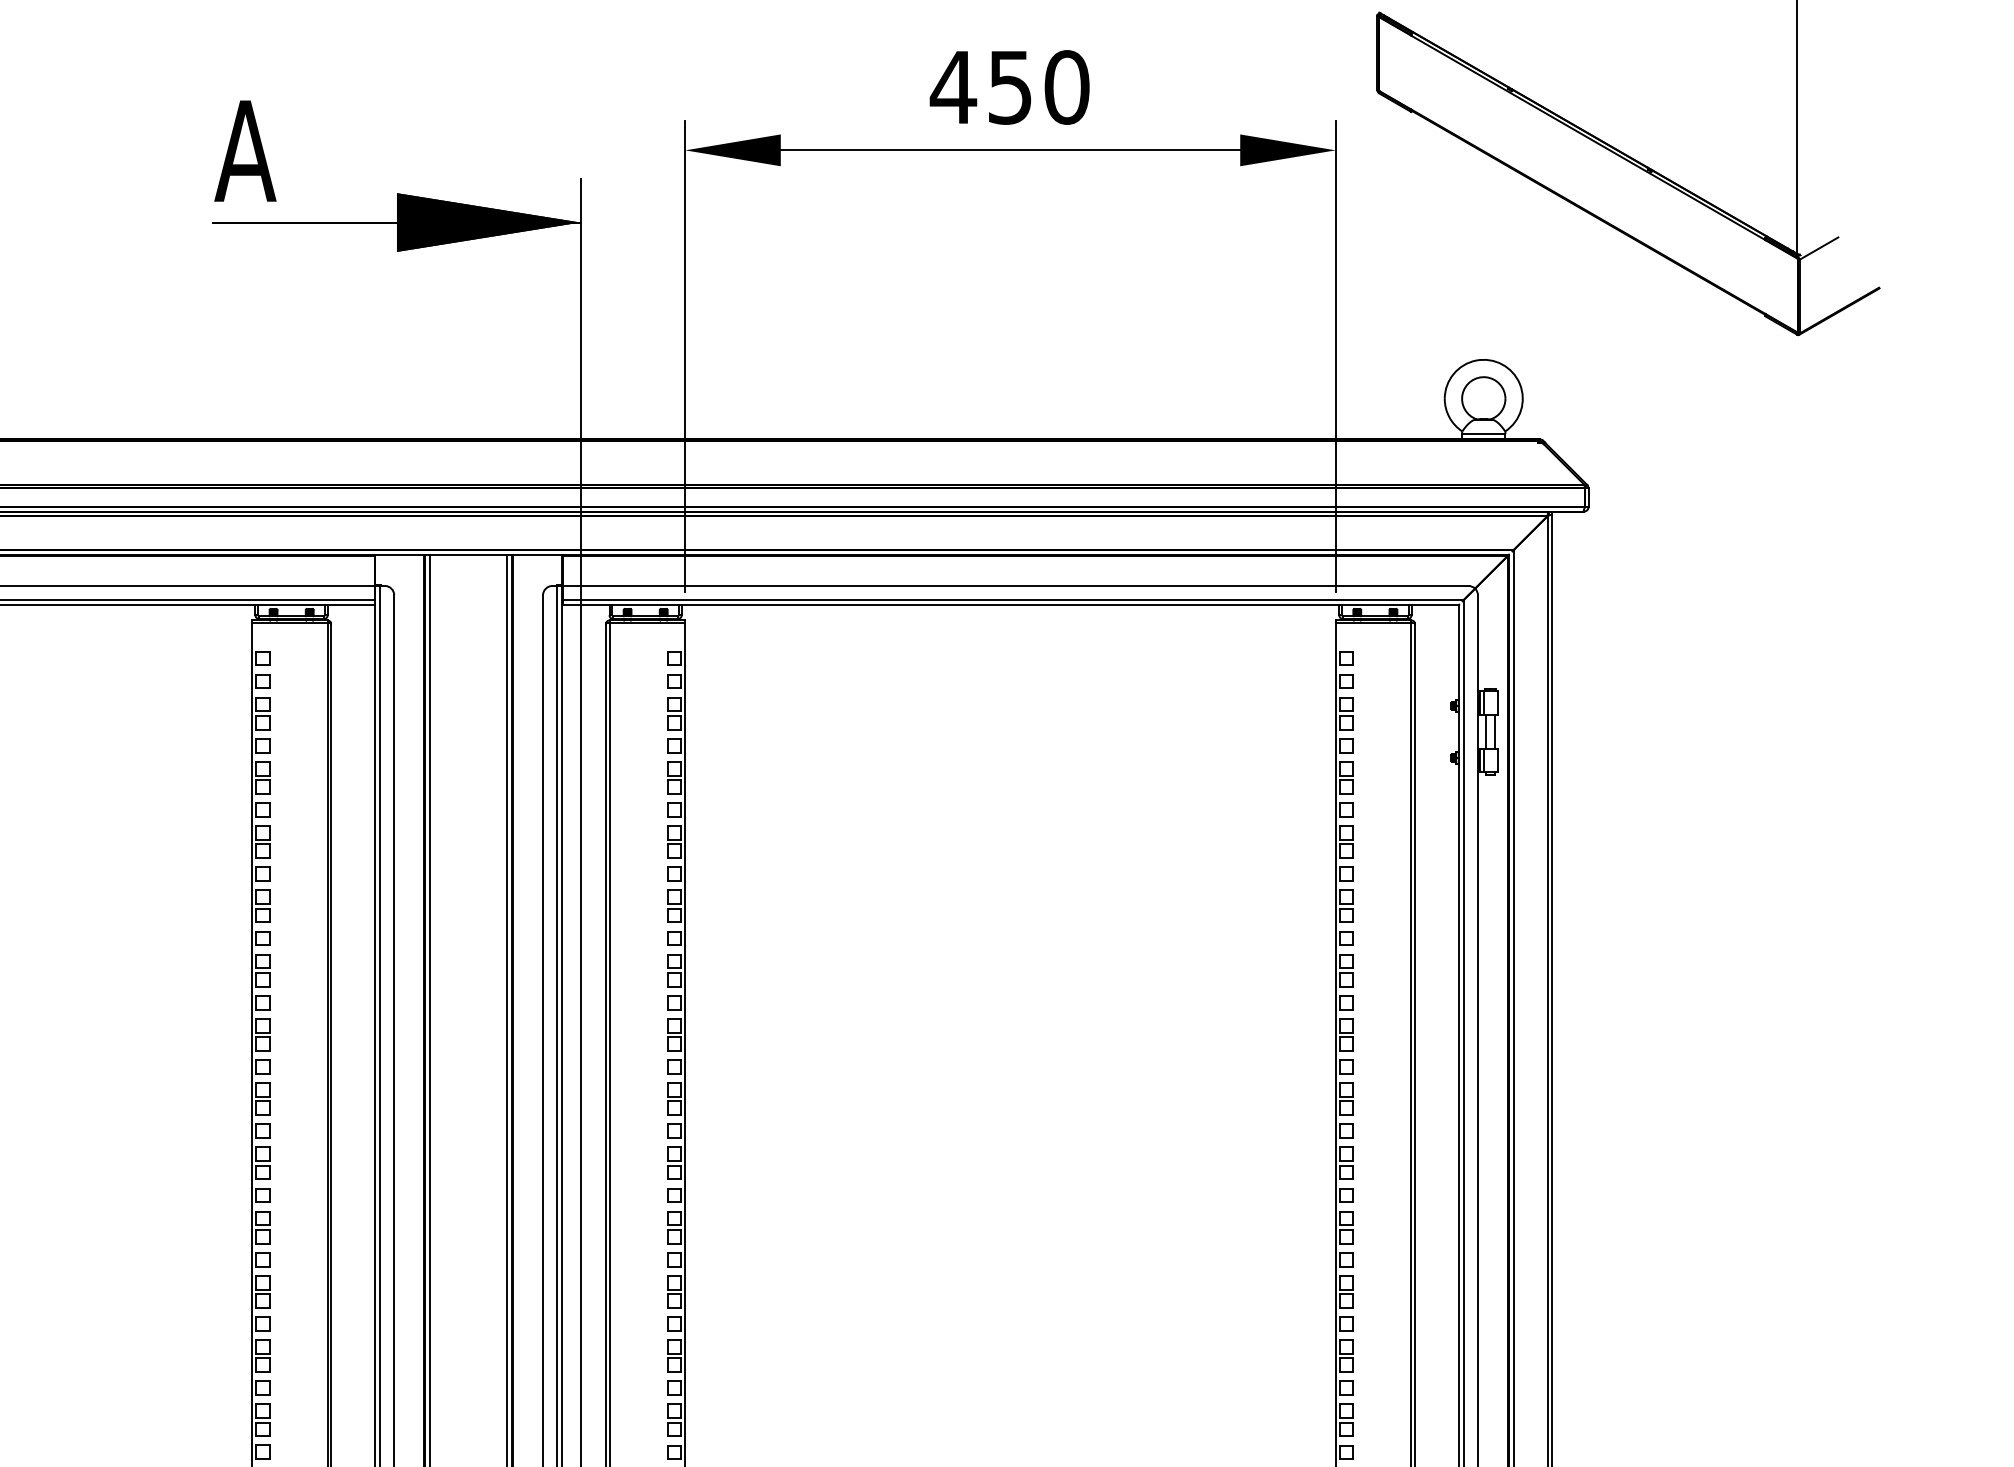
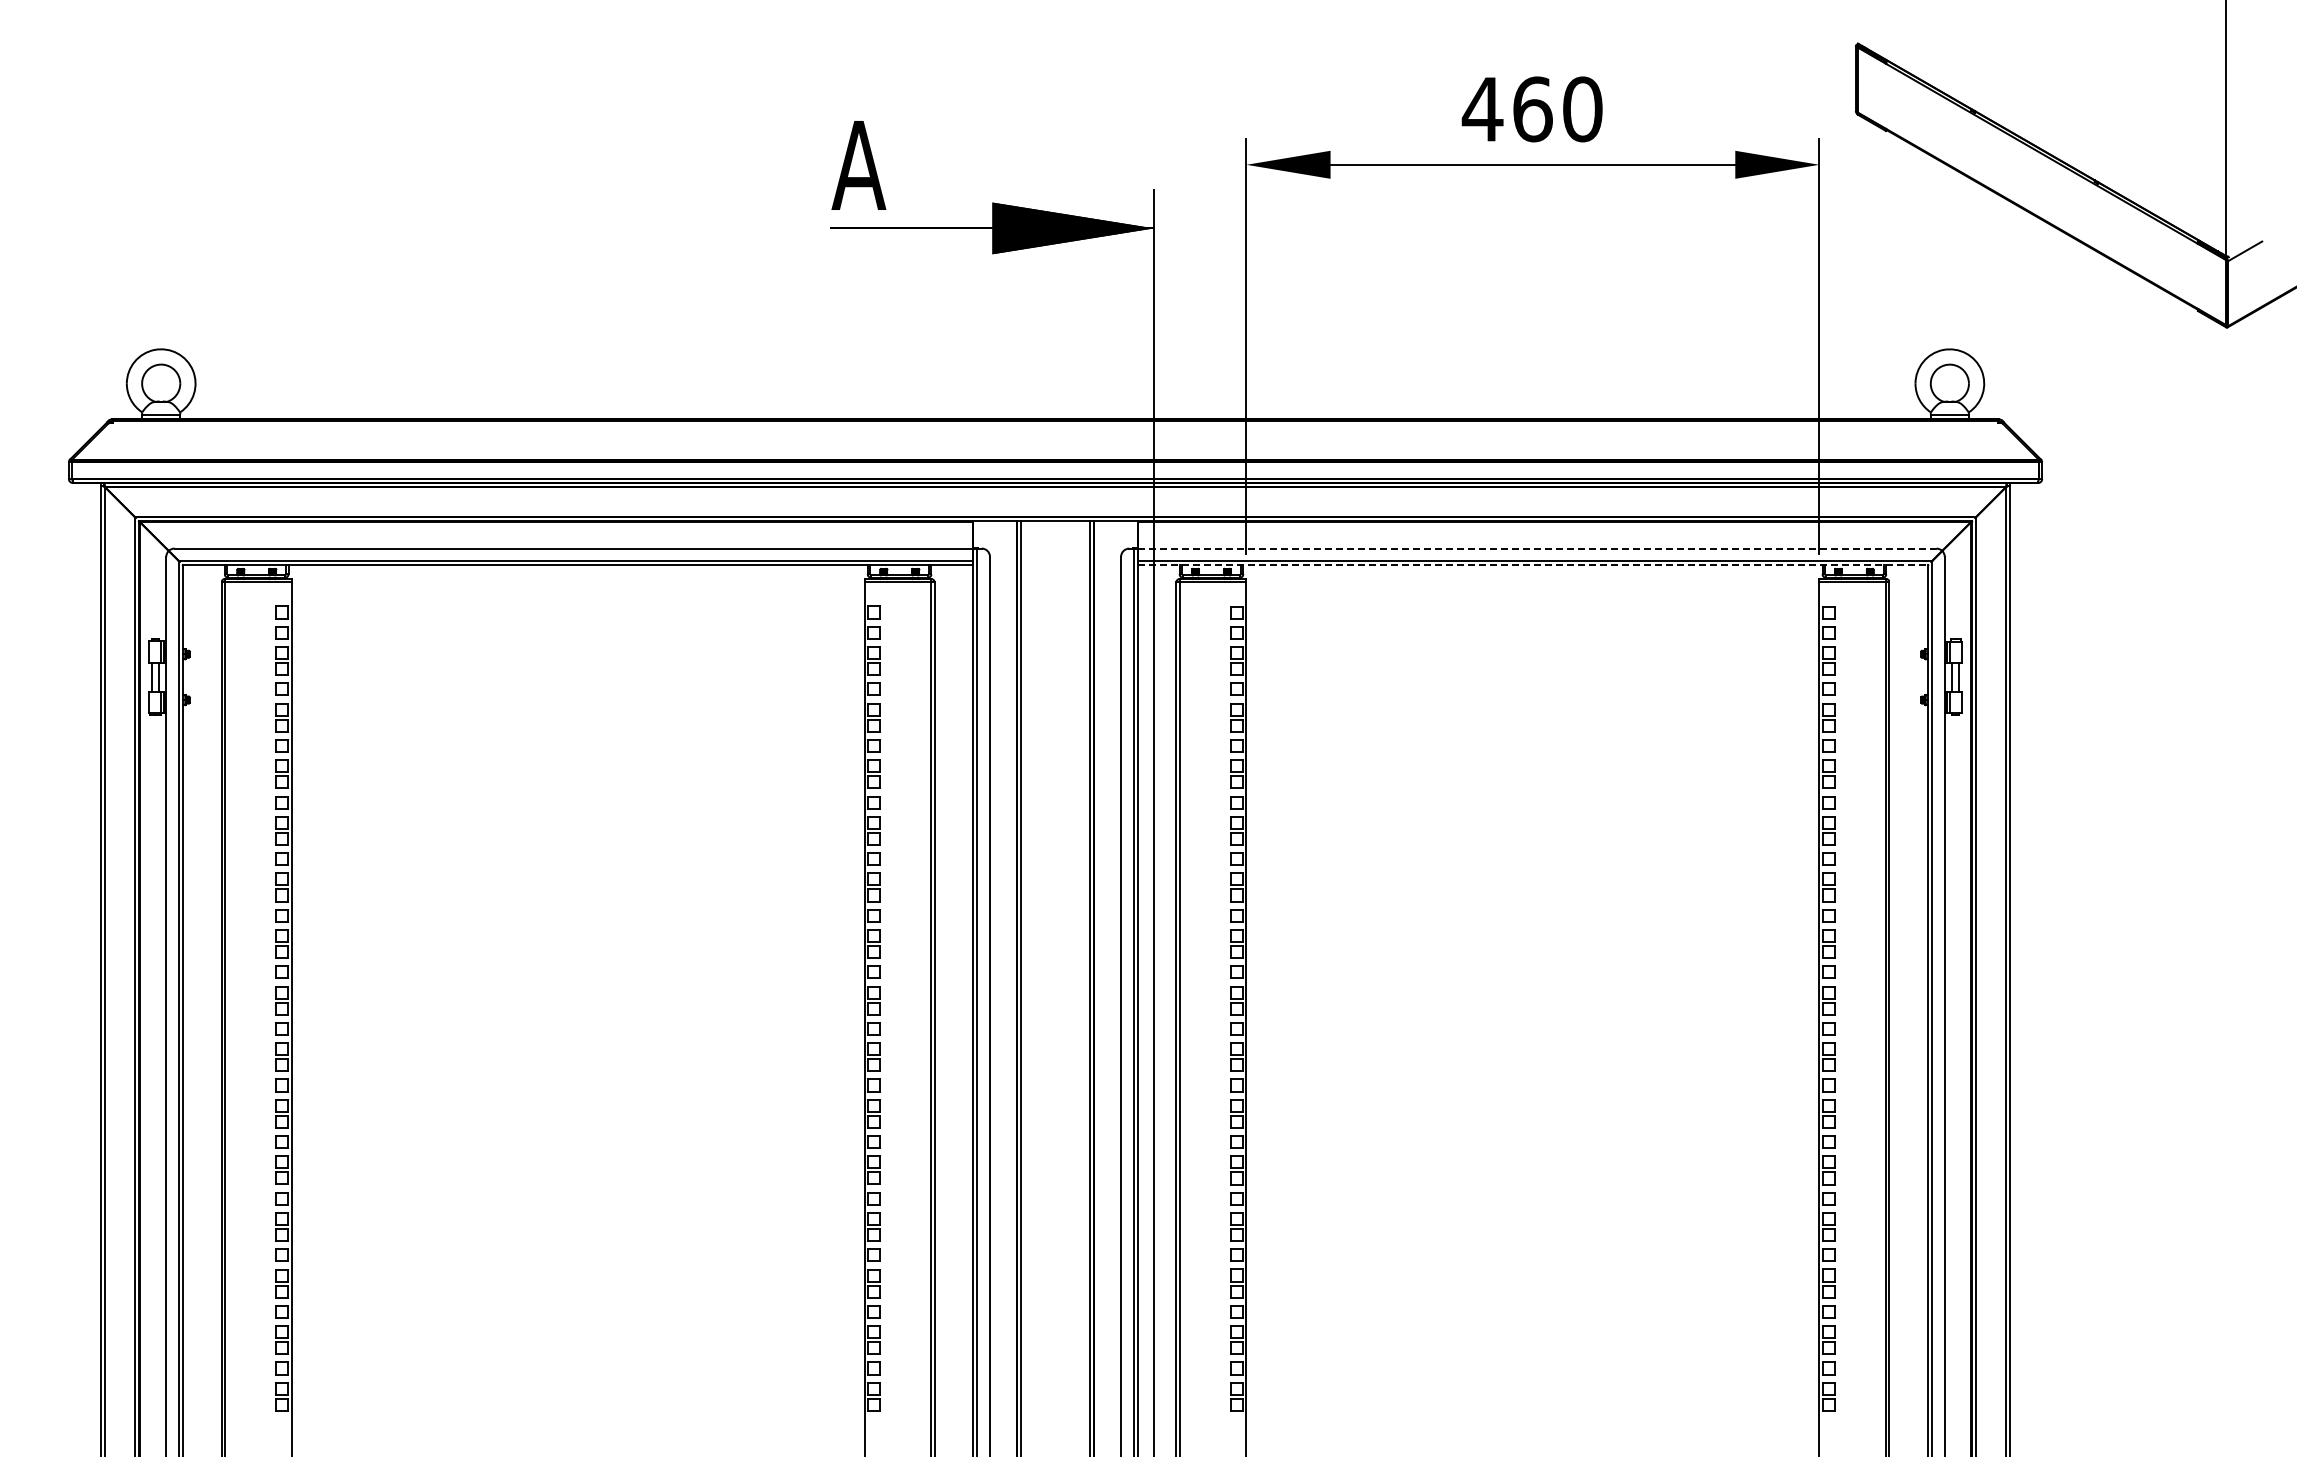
text: (1010, 87) -> (1532, 109), 450 -> 460
line: (1014, 585) -> (1536, 548), solid -> dashed
line: (1011, 605) -> (1533, 565), solid -> dashed

